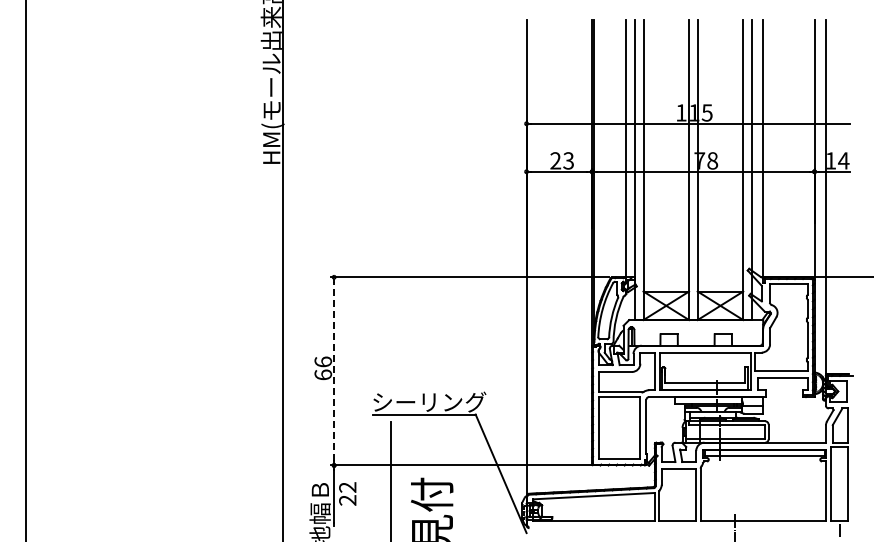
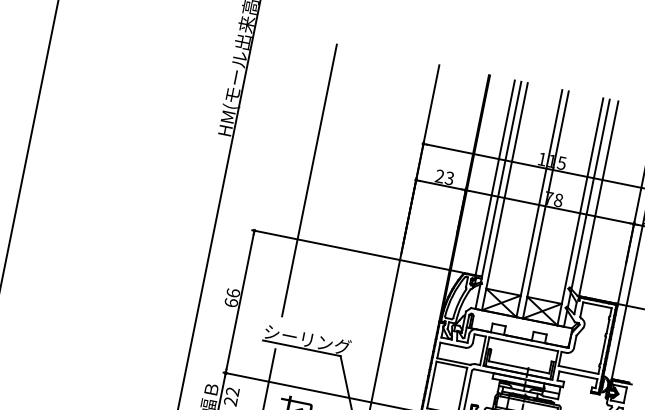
line: (391, 198) -> (309, 179), added
line: (334, 370) -> (240, 301), dashed -> solid

